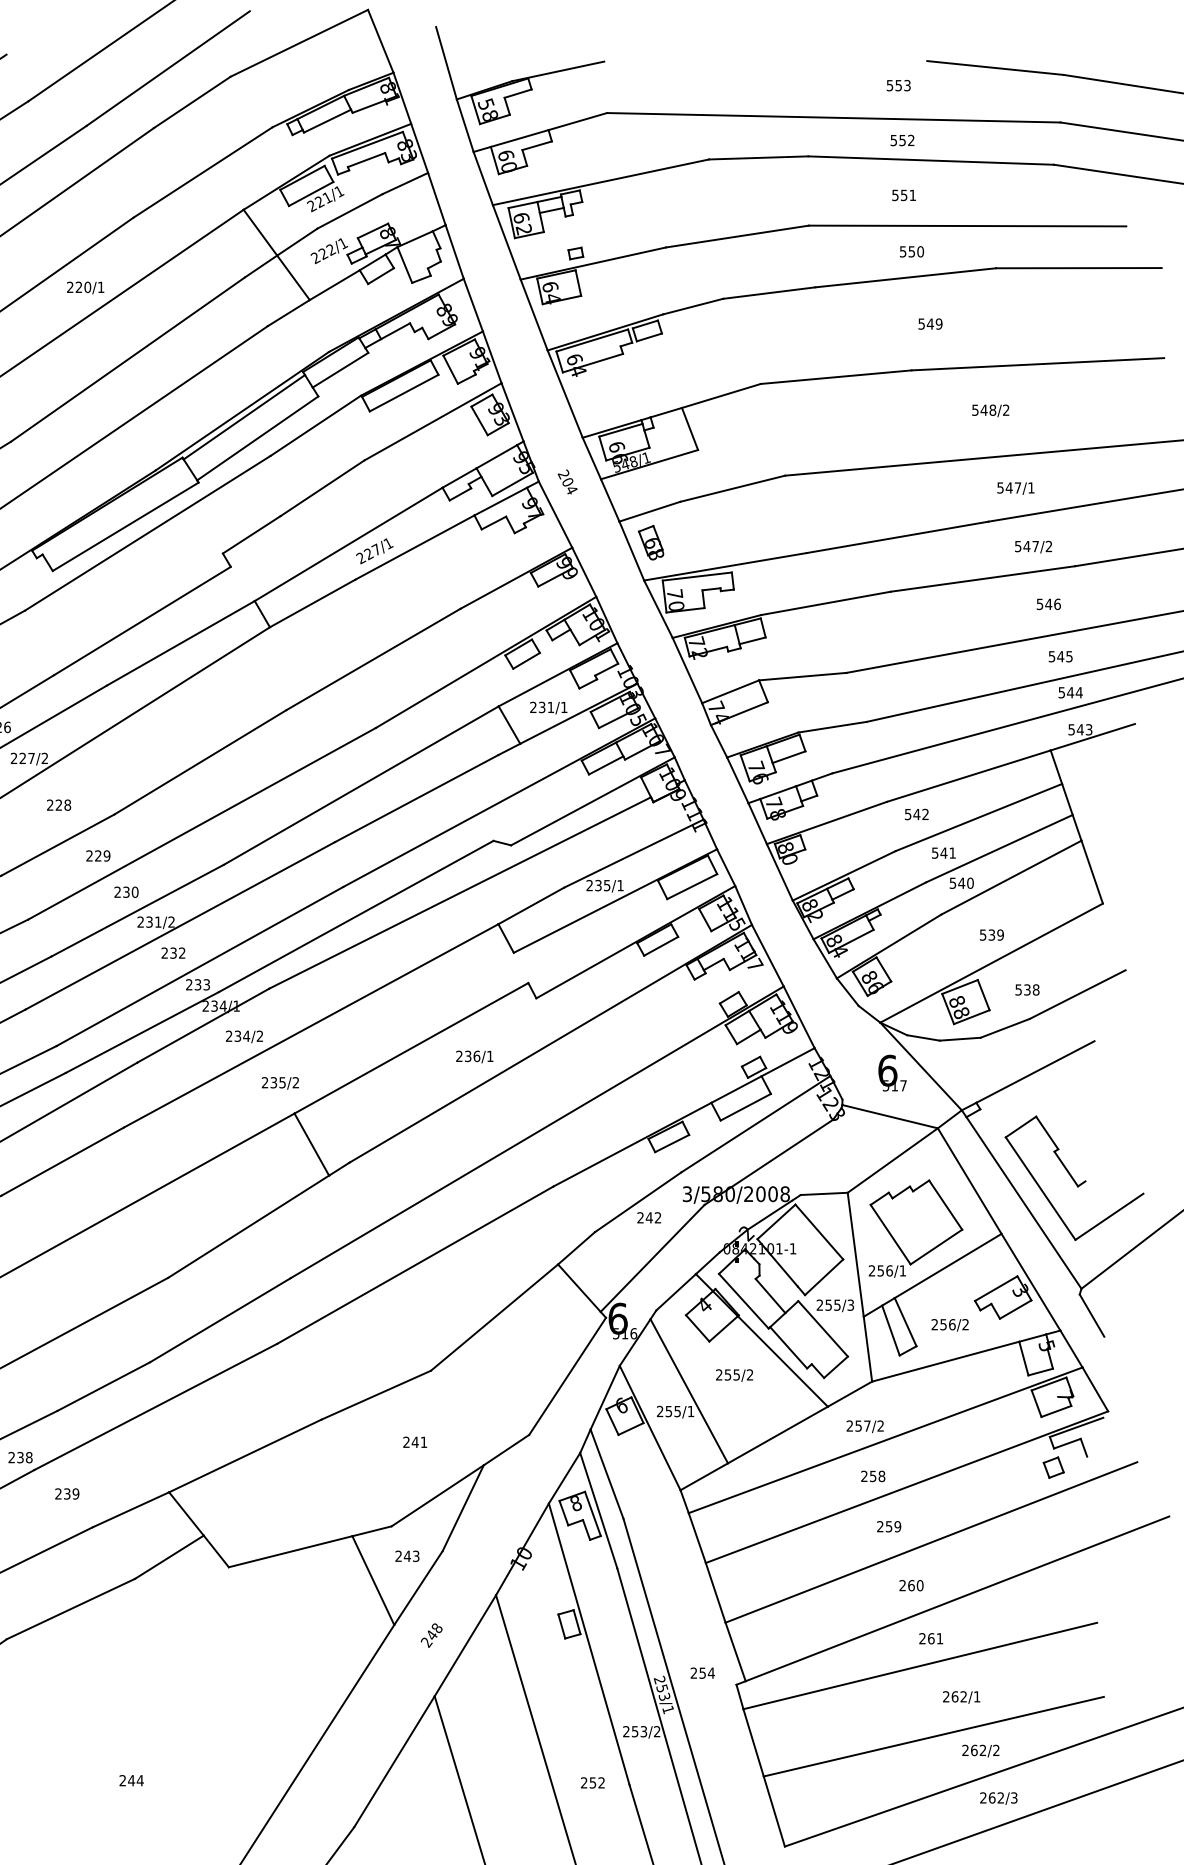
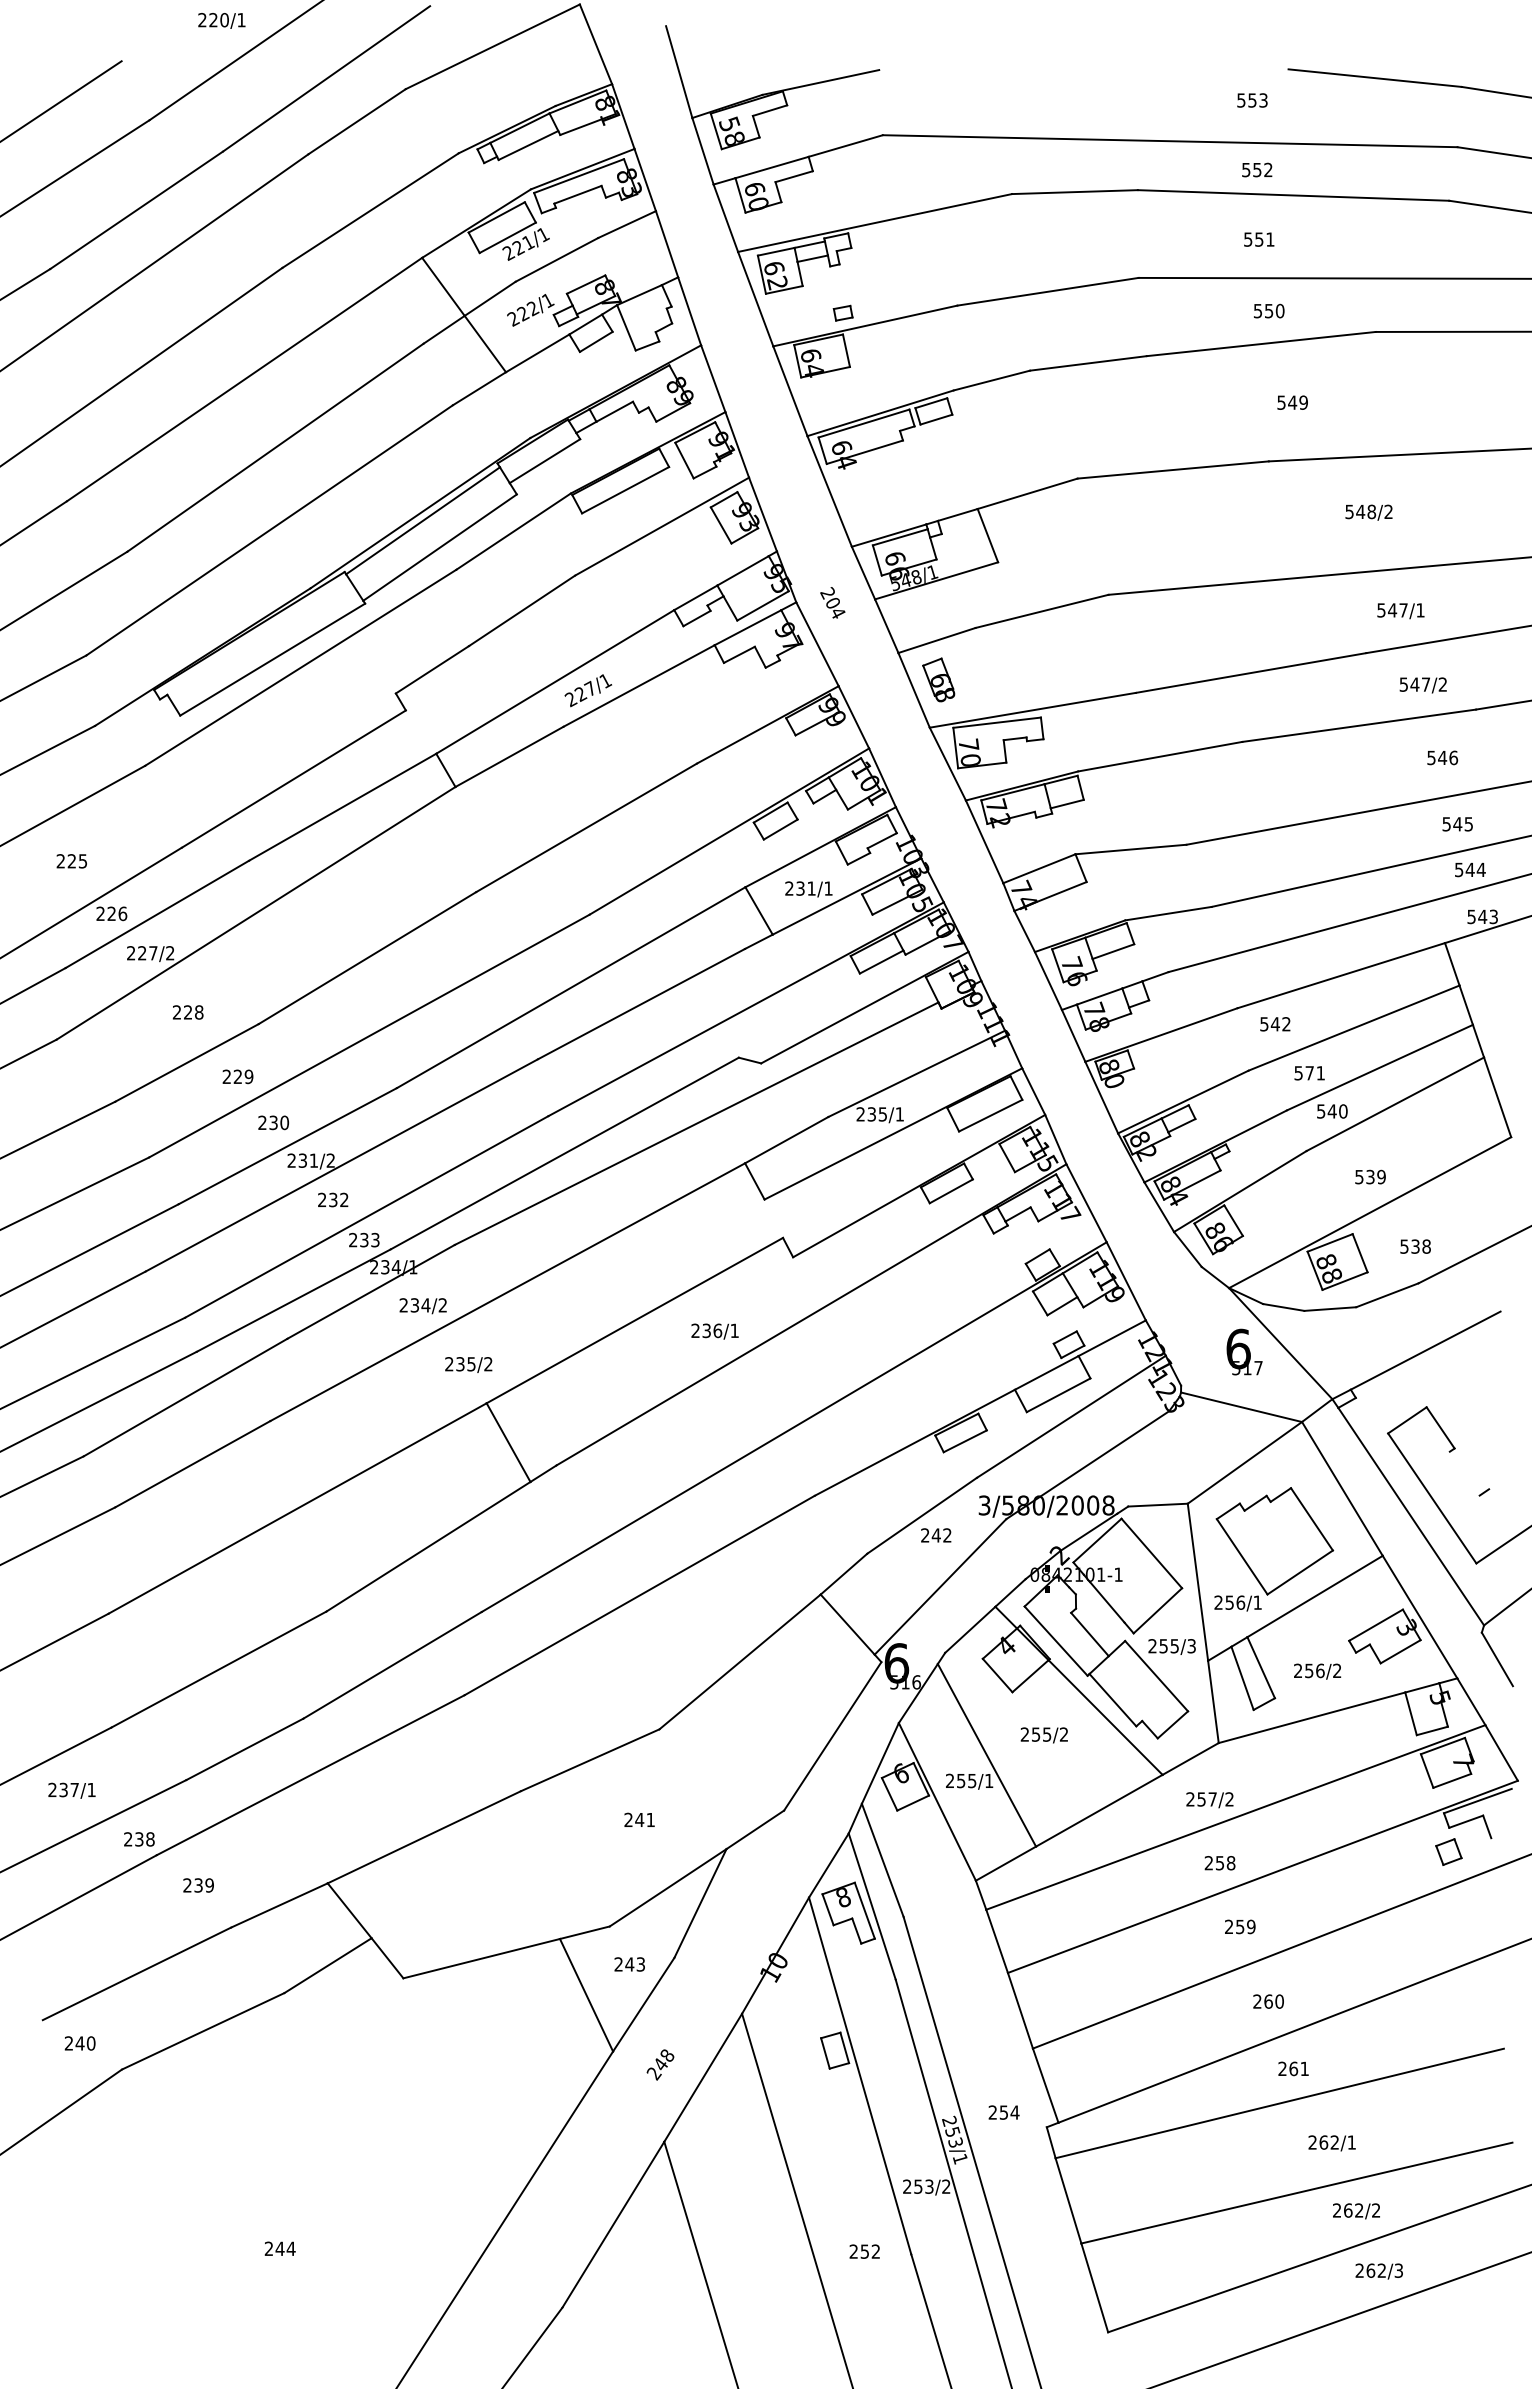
text: (85, 287) -> (221, 20), moved
text: (943, 853) -> (1309, 1073), 541 -> 571
line: (1066, 1168) -> (1464, 1473), removed

